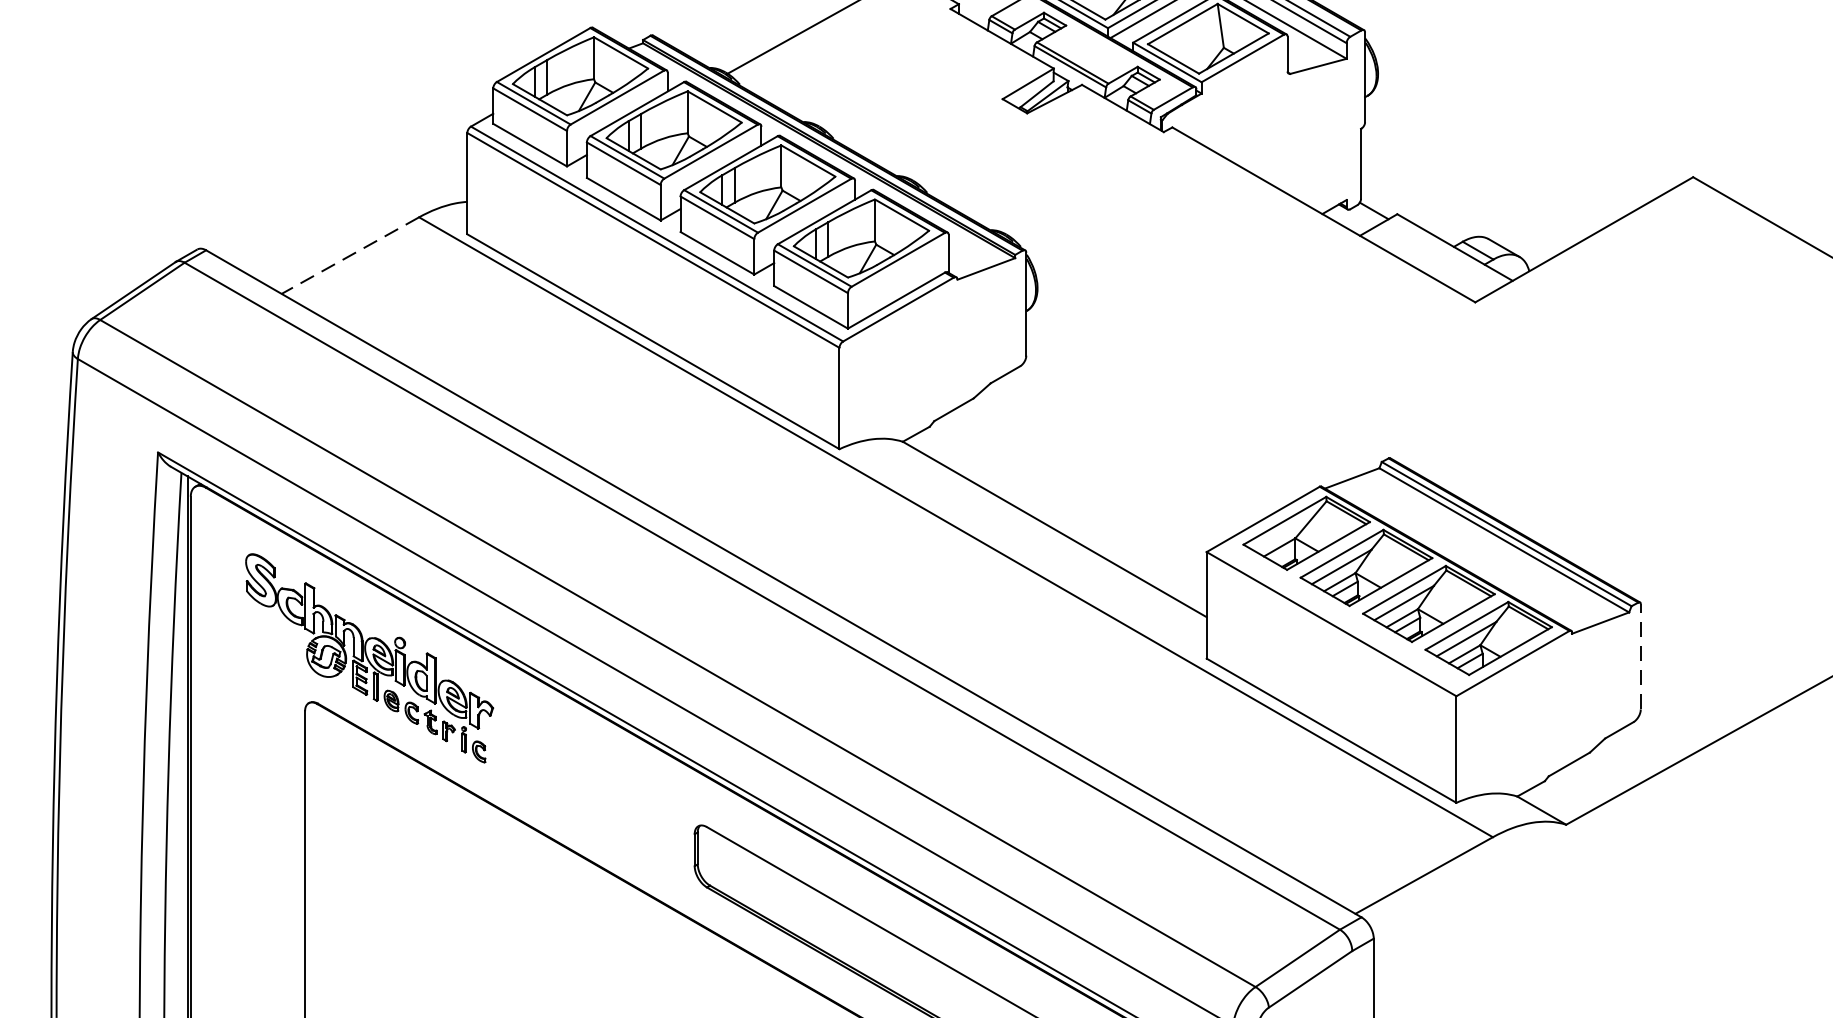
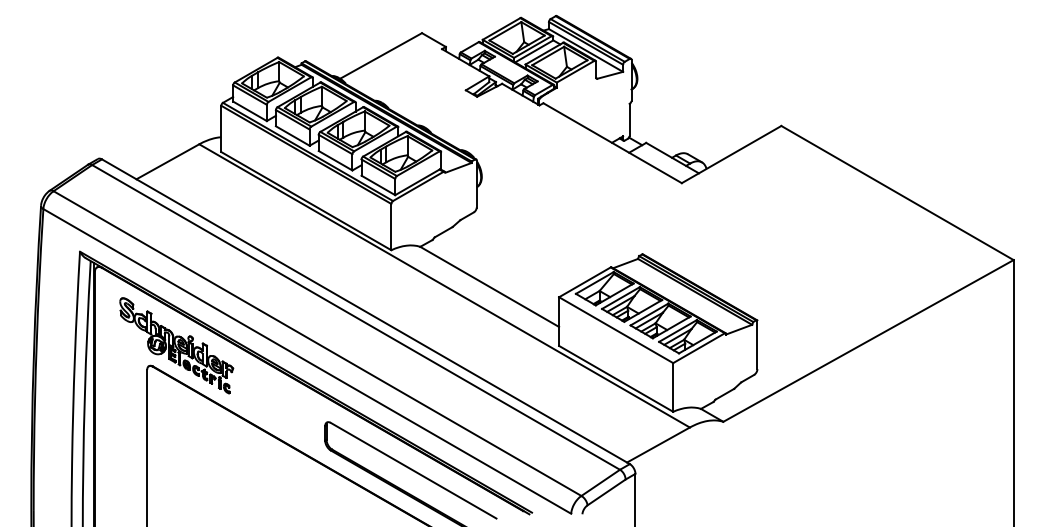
line: (349, 254) -> (167, 161), dashed -> solid
line: (1640, 655) -> (757, 344), dashed -> solid

